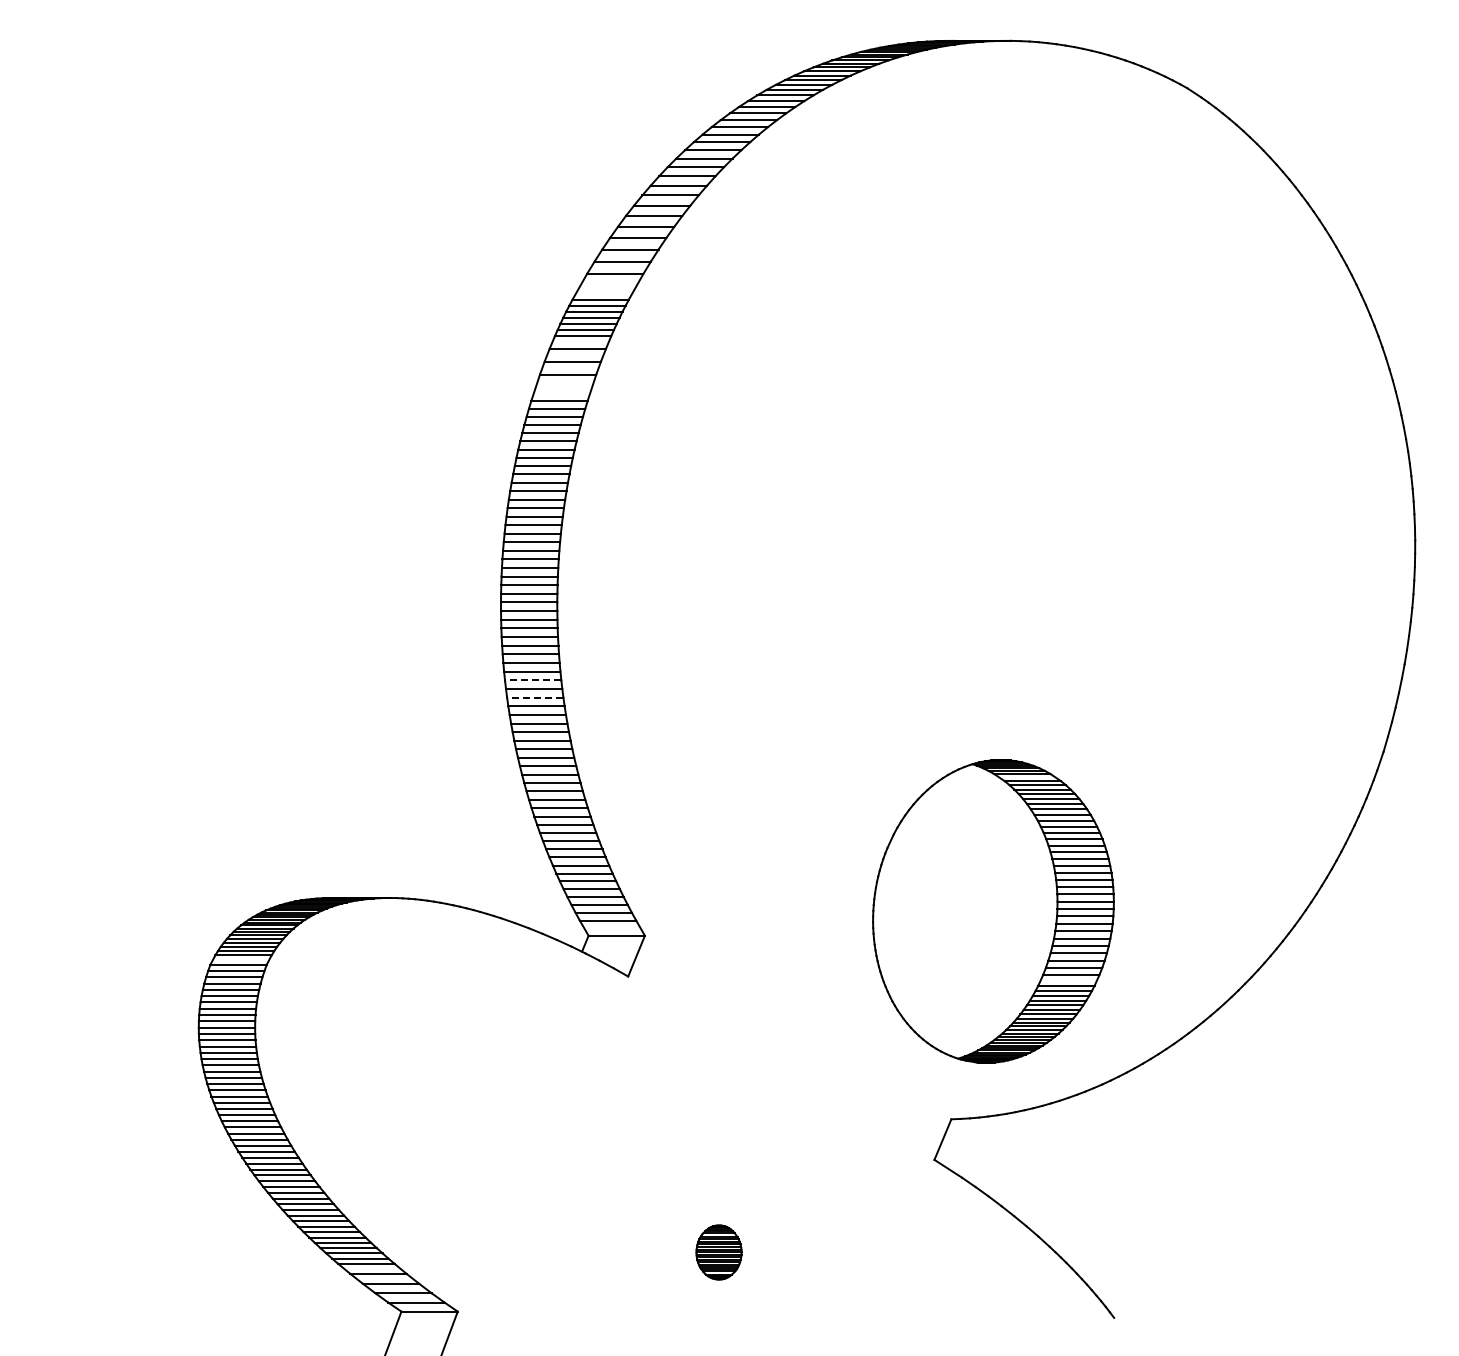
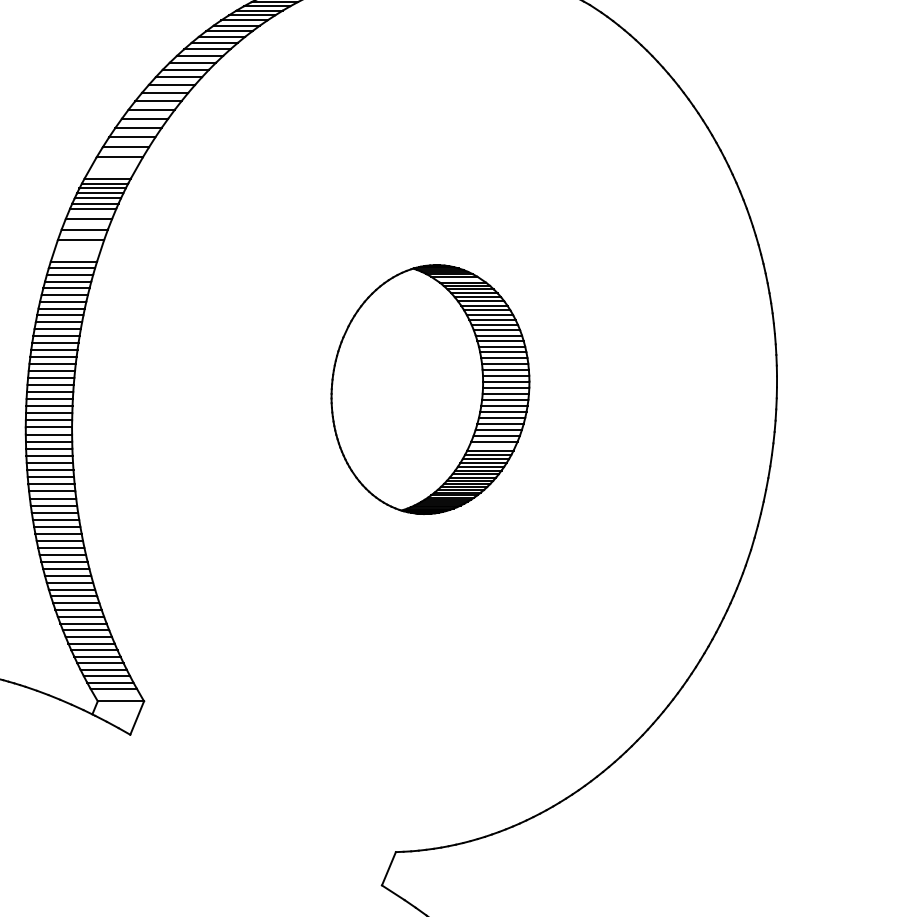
line: (532, 680) -> (51, 491), dashed -> solid
line: (534, 697) -> (53, 505), dashed -> solid
part: (993, 911) -> (430, 389), moved

